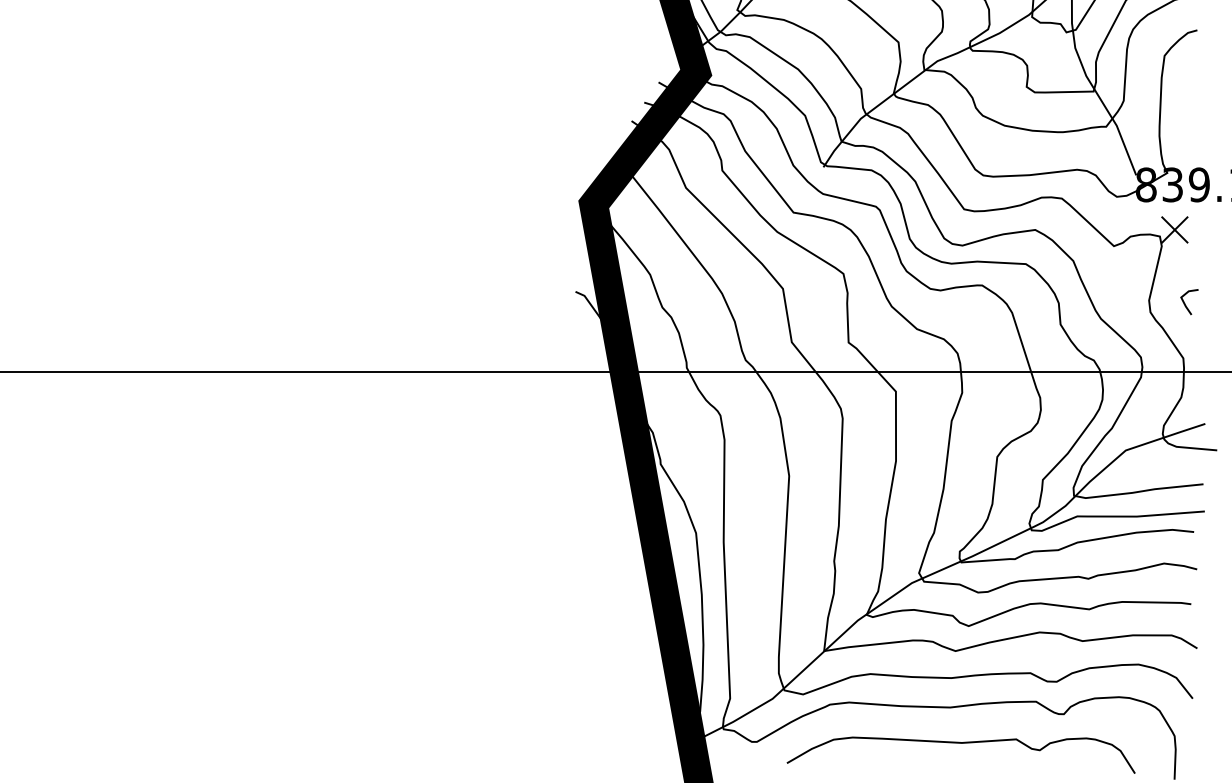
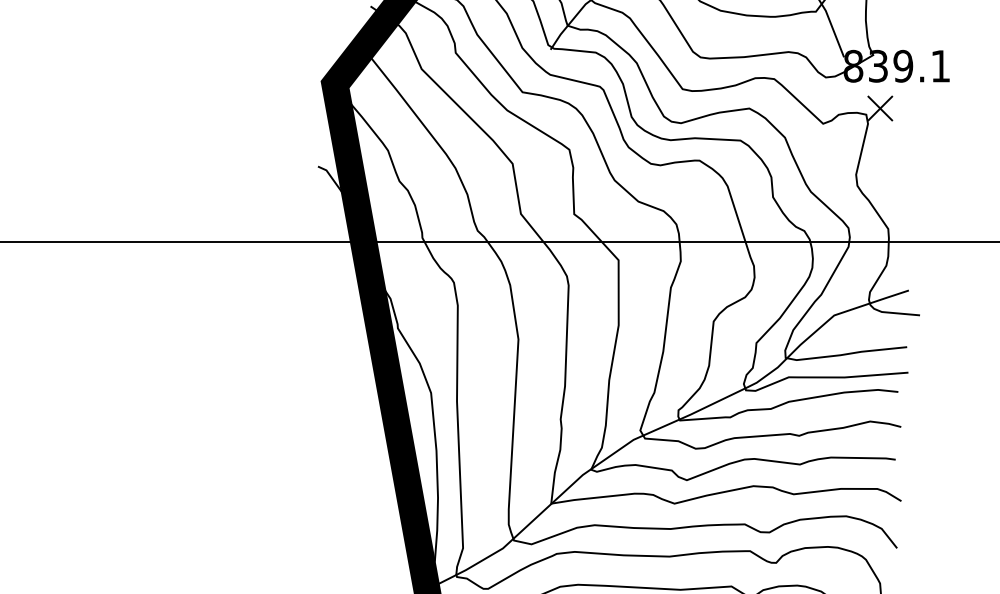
line: (1185, 303) -> (890, 177), removed

